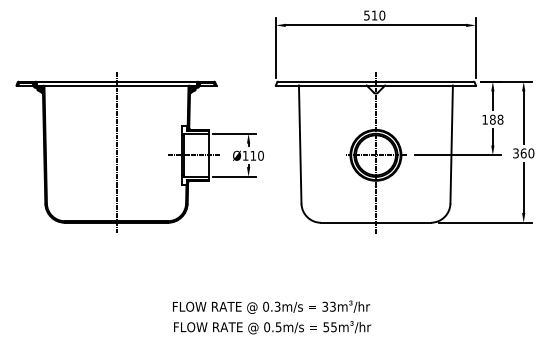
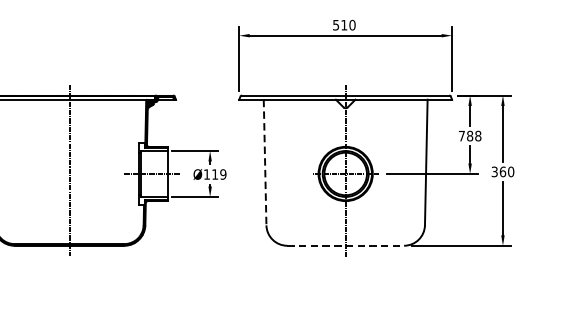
text: (484, 119) -> (461, 135), 188 -> 788
line: (300, 145) -> (265, 163), solid -> dashed
text: (260, 155) -> (222, 174), Ø110 -> Ø119
line: (375, 222) -> (345, 245), solid -> dashed

